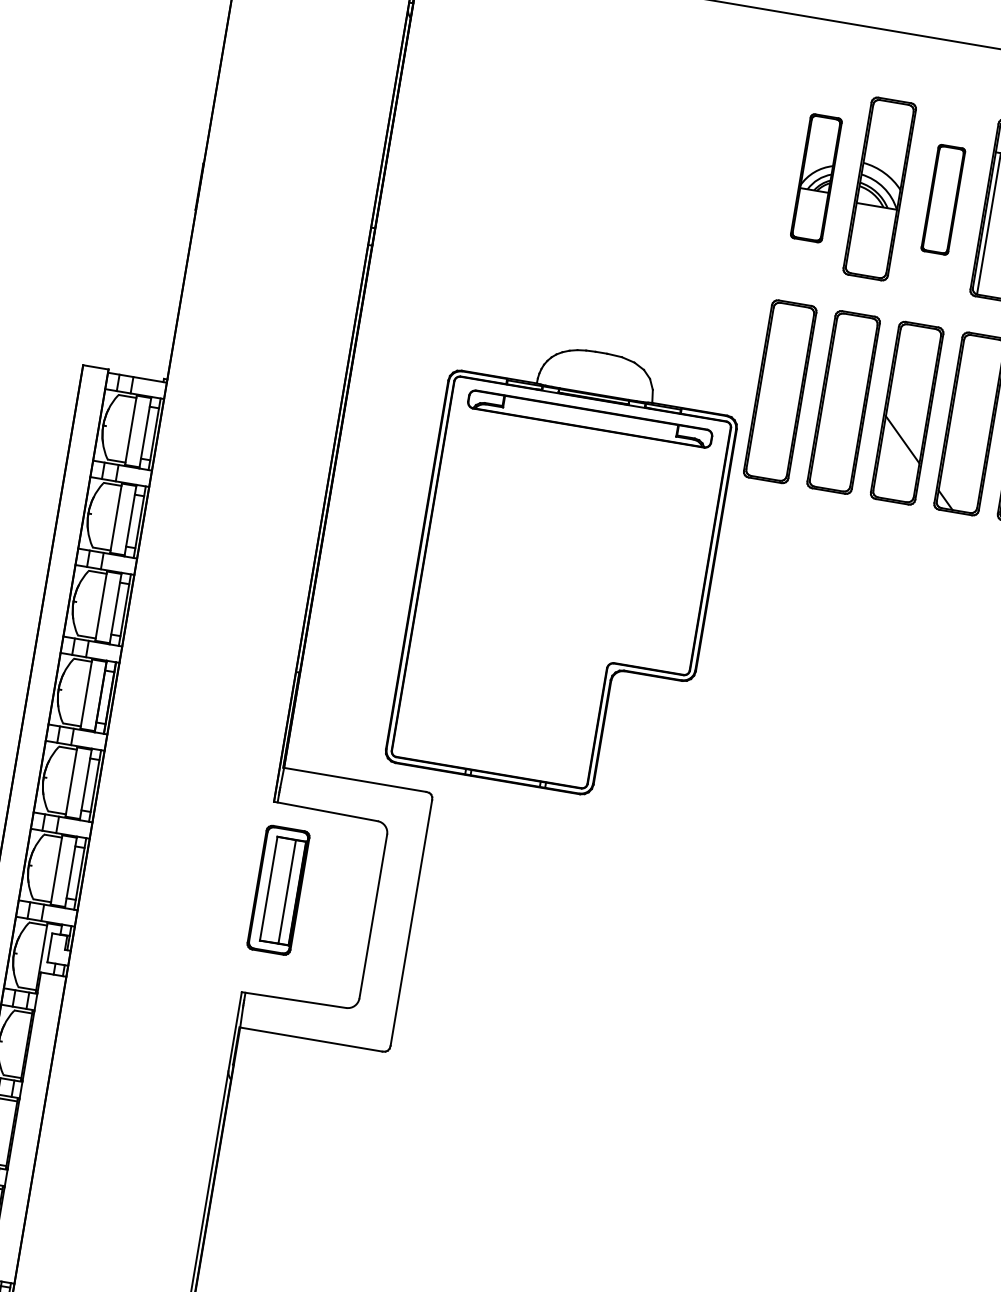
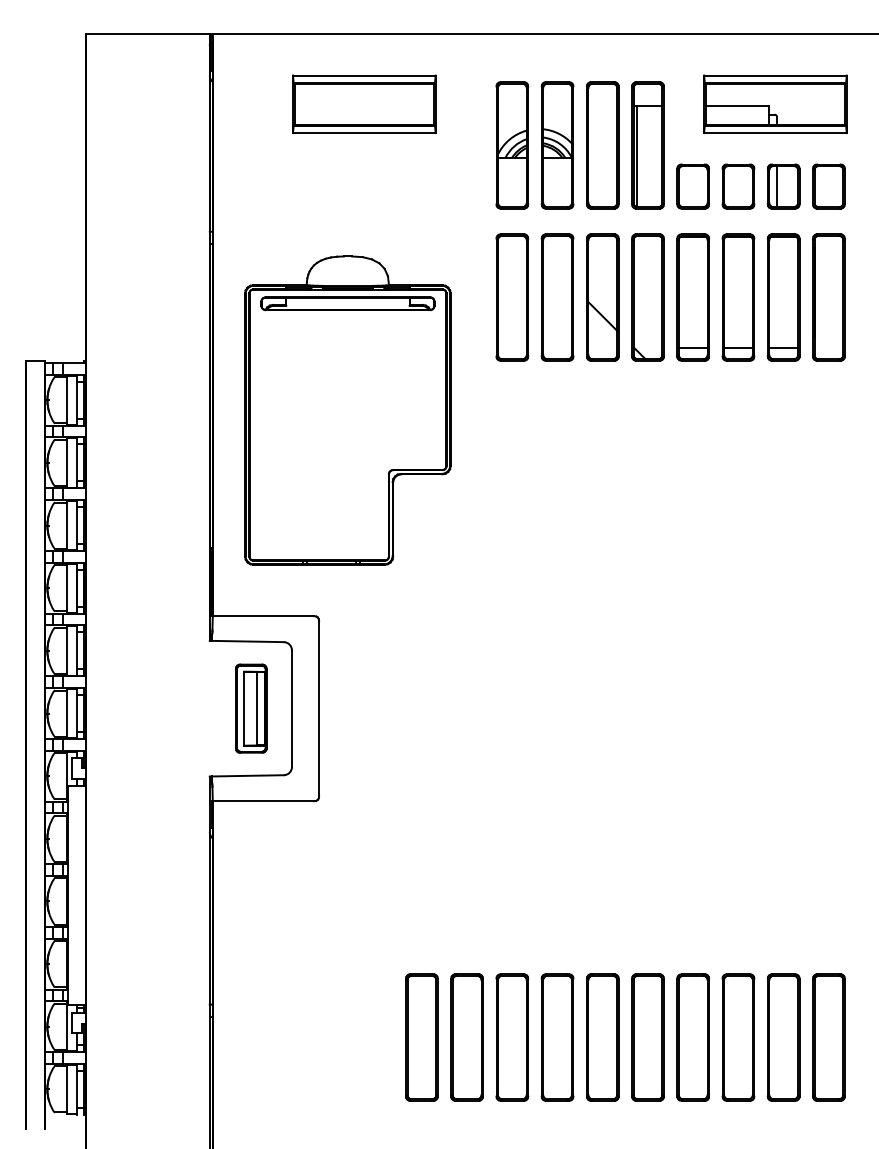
part: (618, 85) -> (364, 104), added
part: (816, 178) -> (512, 145), size x1.43
part: (942, 199) -> (602, 145), size x1.67
part: (564, 568) -> (347, 410), moved
part: (278, 890) -> (251, 708), moved

